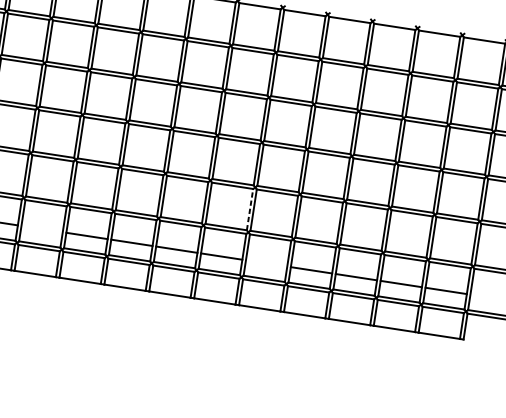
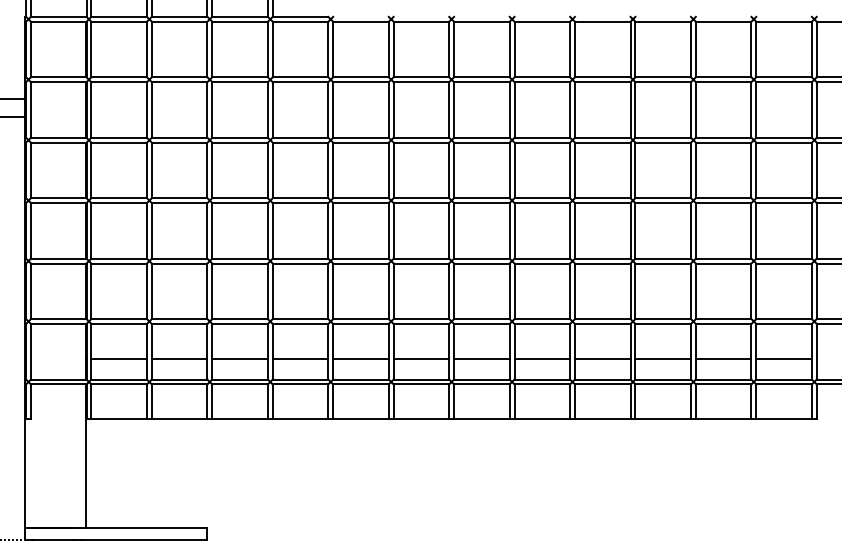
line: (249, 209) -> (509, 291), dashed -> solid
line: (41, 228) -> (239, 358), added
line: (266, 263) -> (542, 358), added

